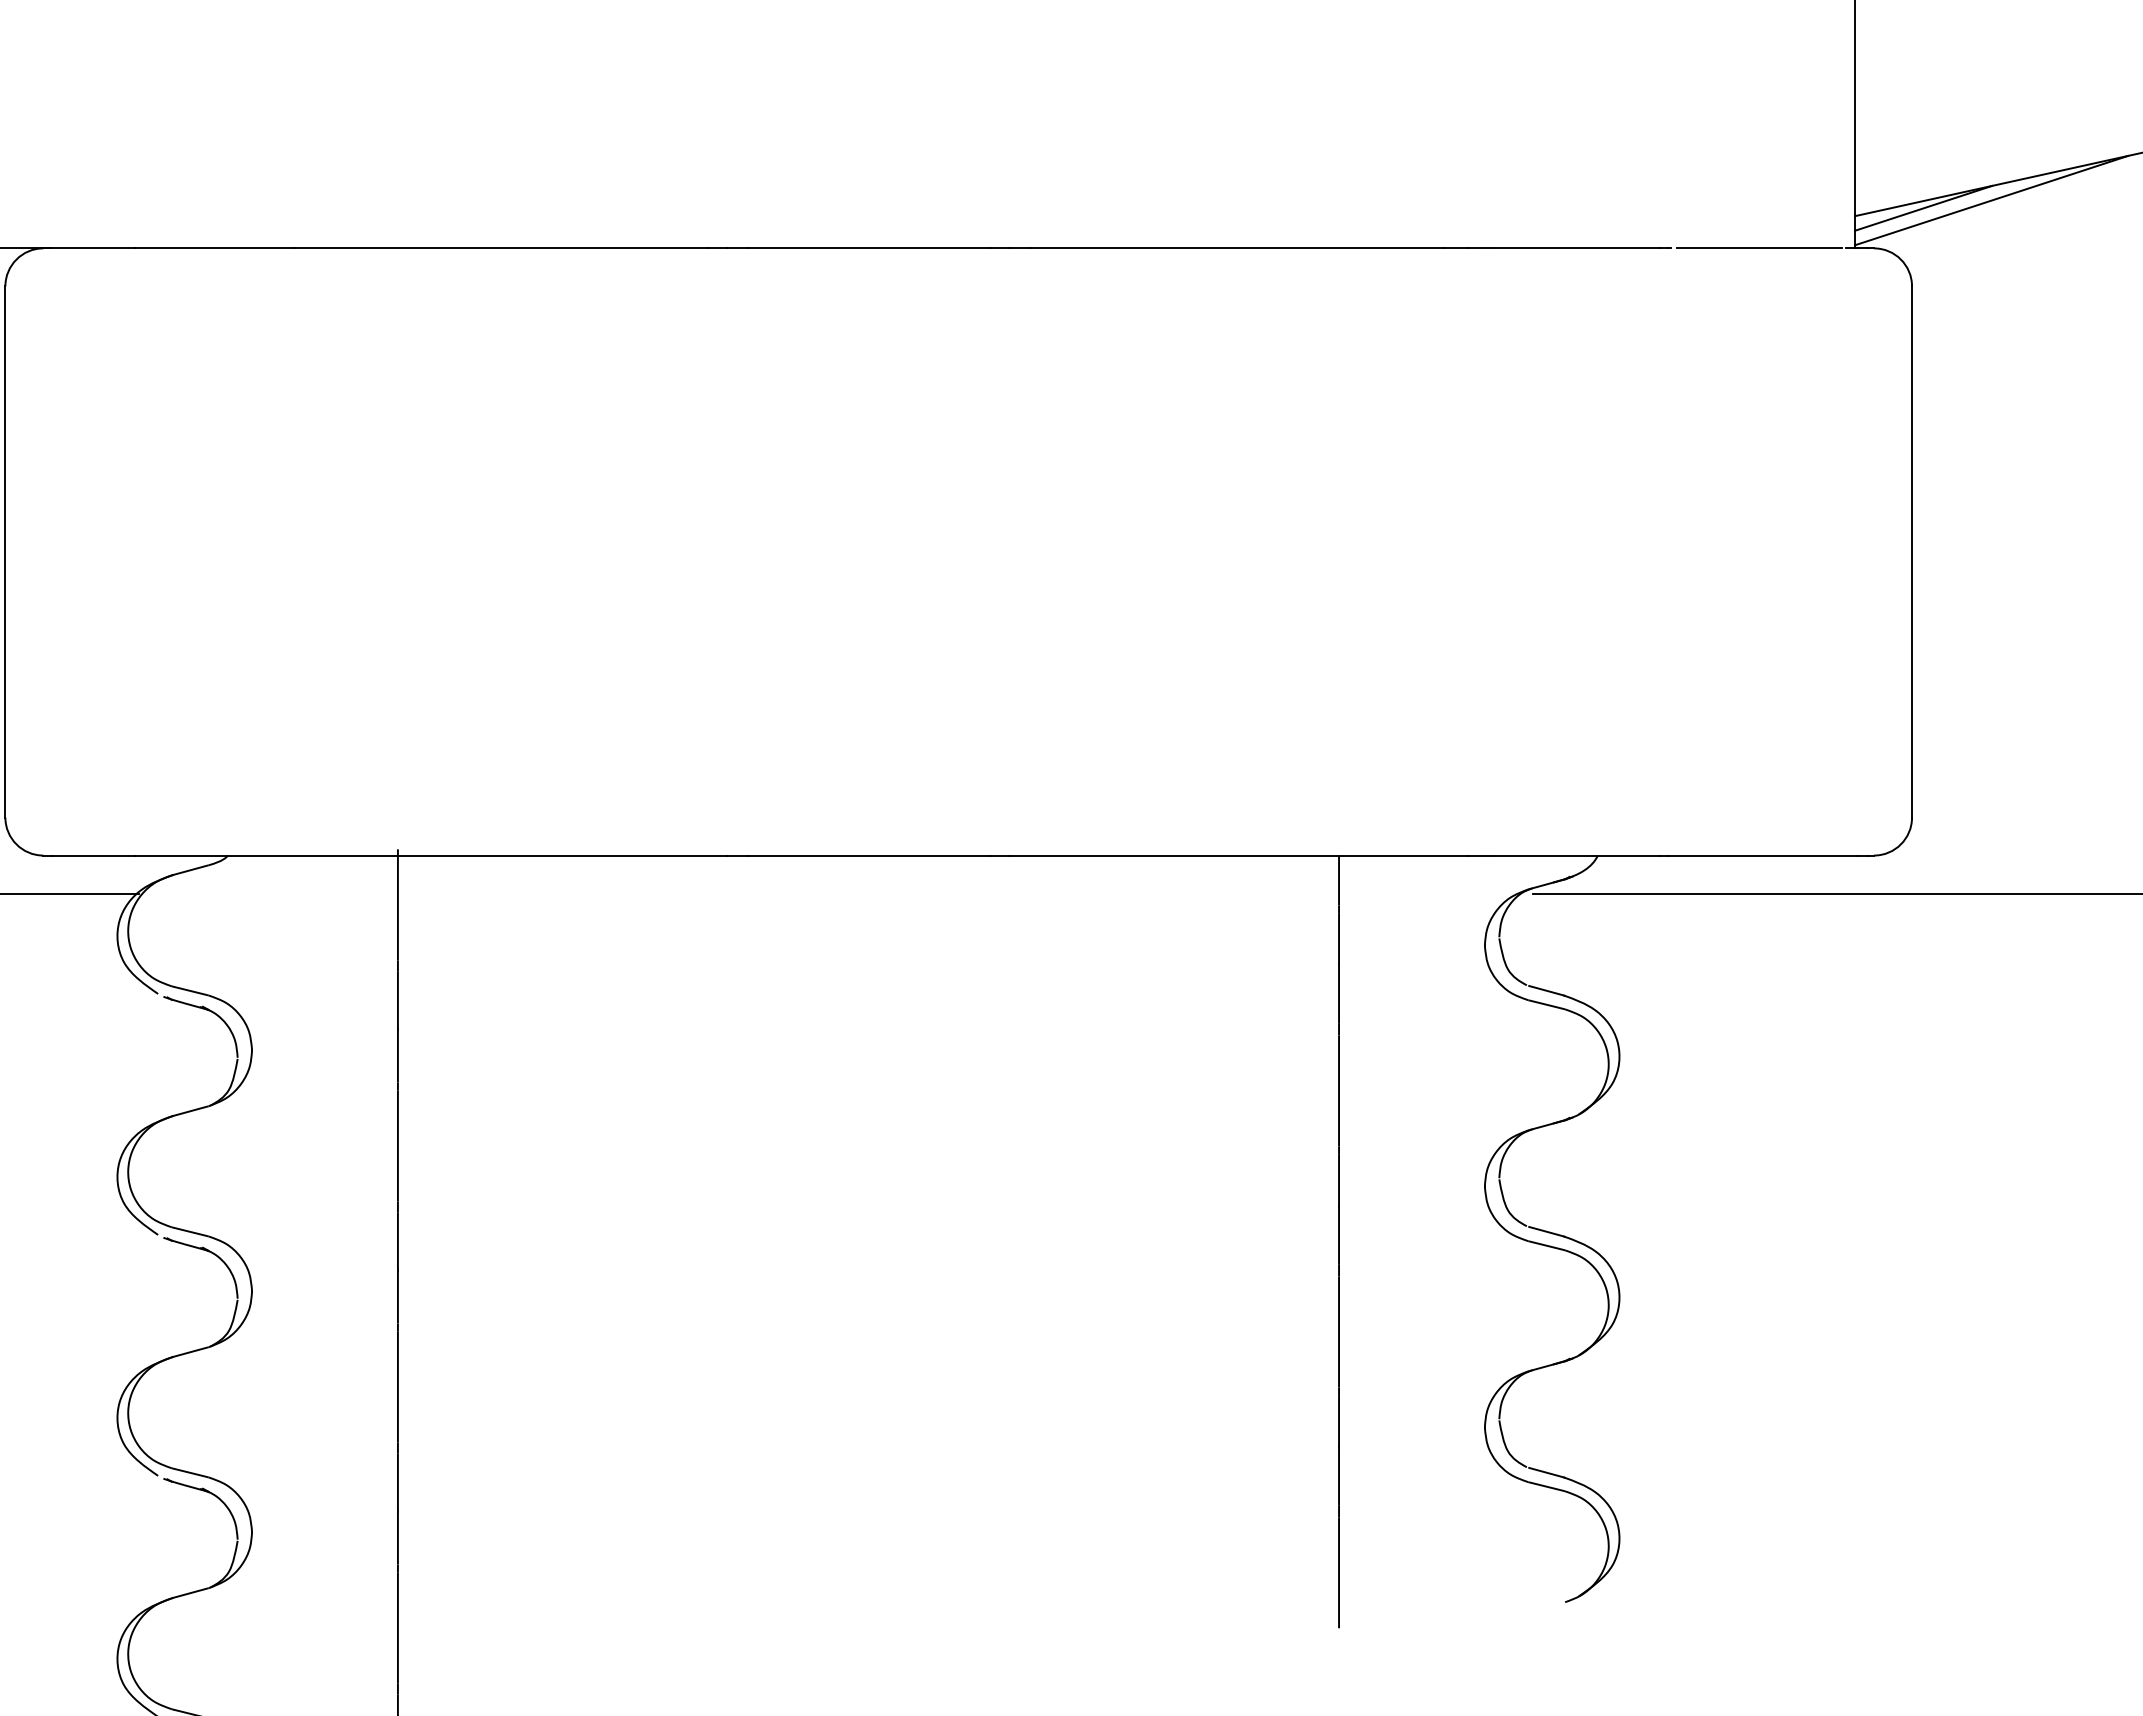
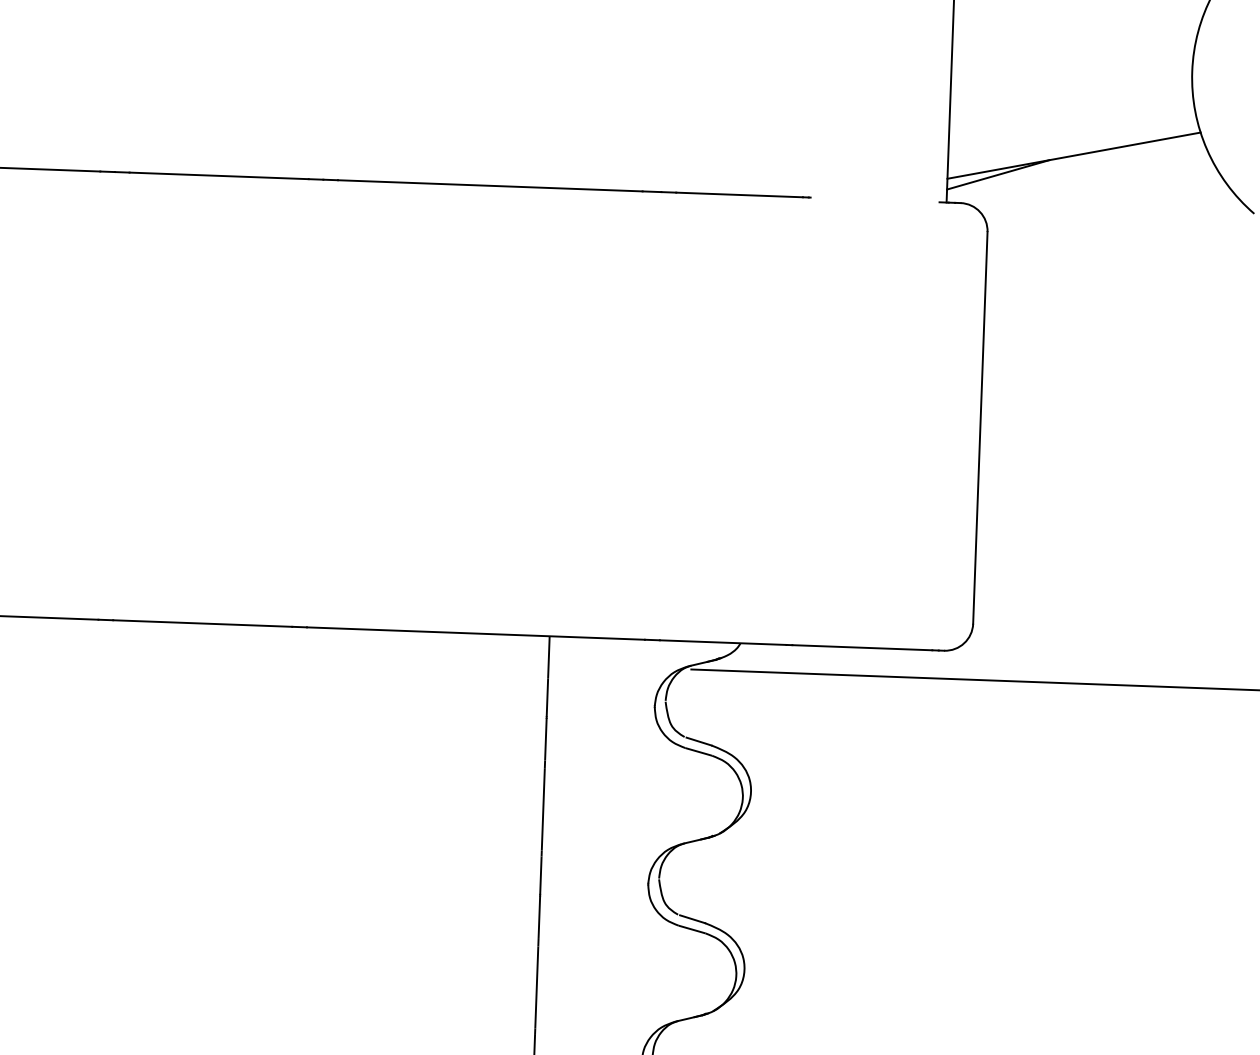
line: (1991, 200) -> (1048, 170), removed
line: (1759, 248) -> (876, 200), removed

